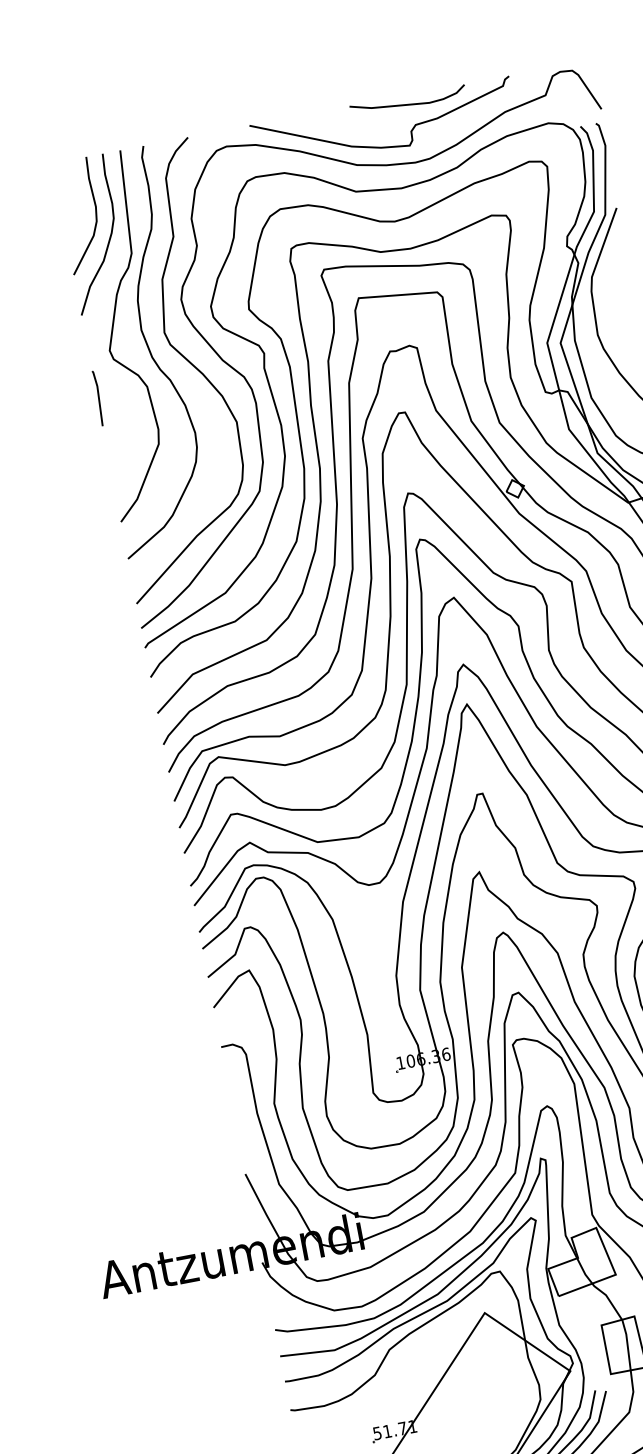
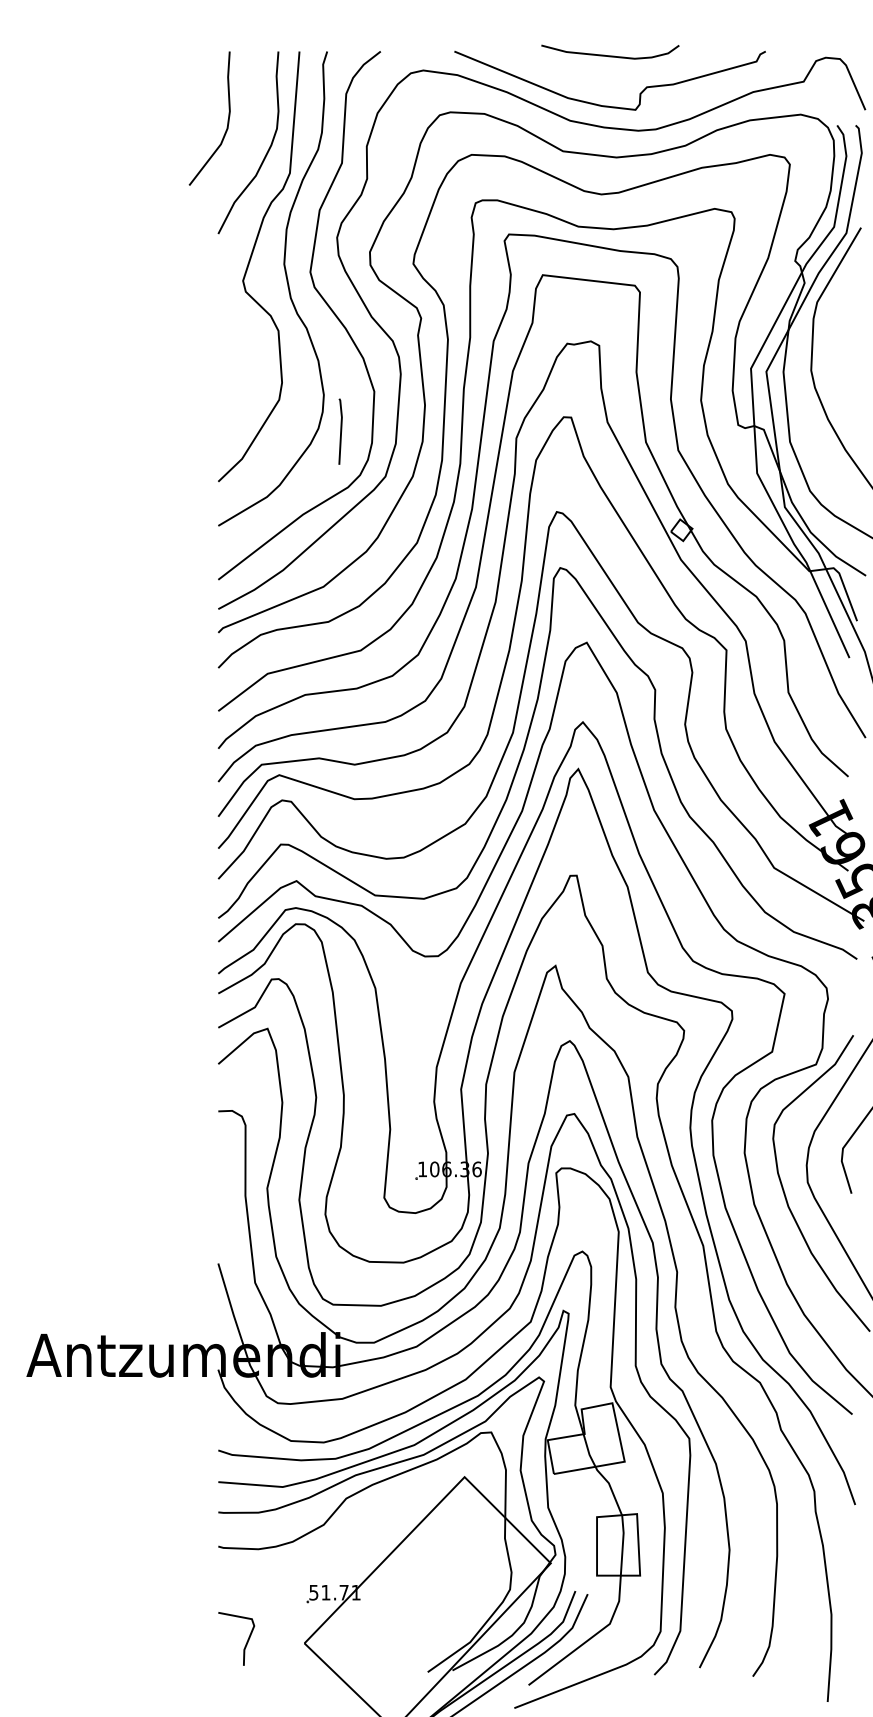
curve: (408, 104) -> (610, 55), moved
curve: (95, 213) -> (227, 119), moved
line: (98, 398) -> (340, 431), moved

